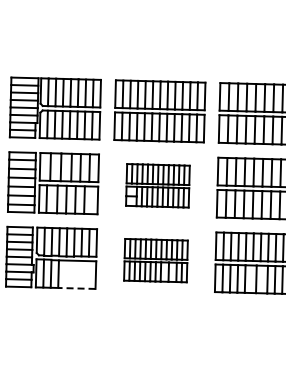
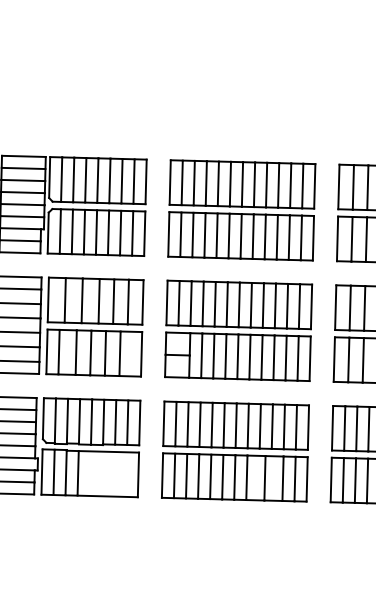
part: (157, 185) -> (237, 330), size x1.43
part: (155, 260) -> (234, 451), size x1.43
line: (76, 288) -> (107, 496), dashed -> solid

